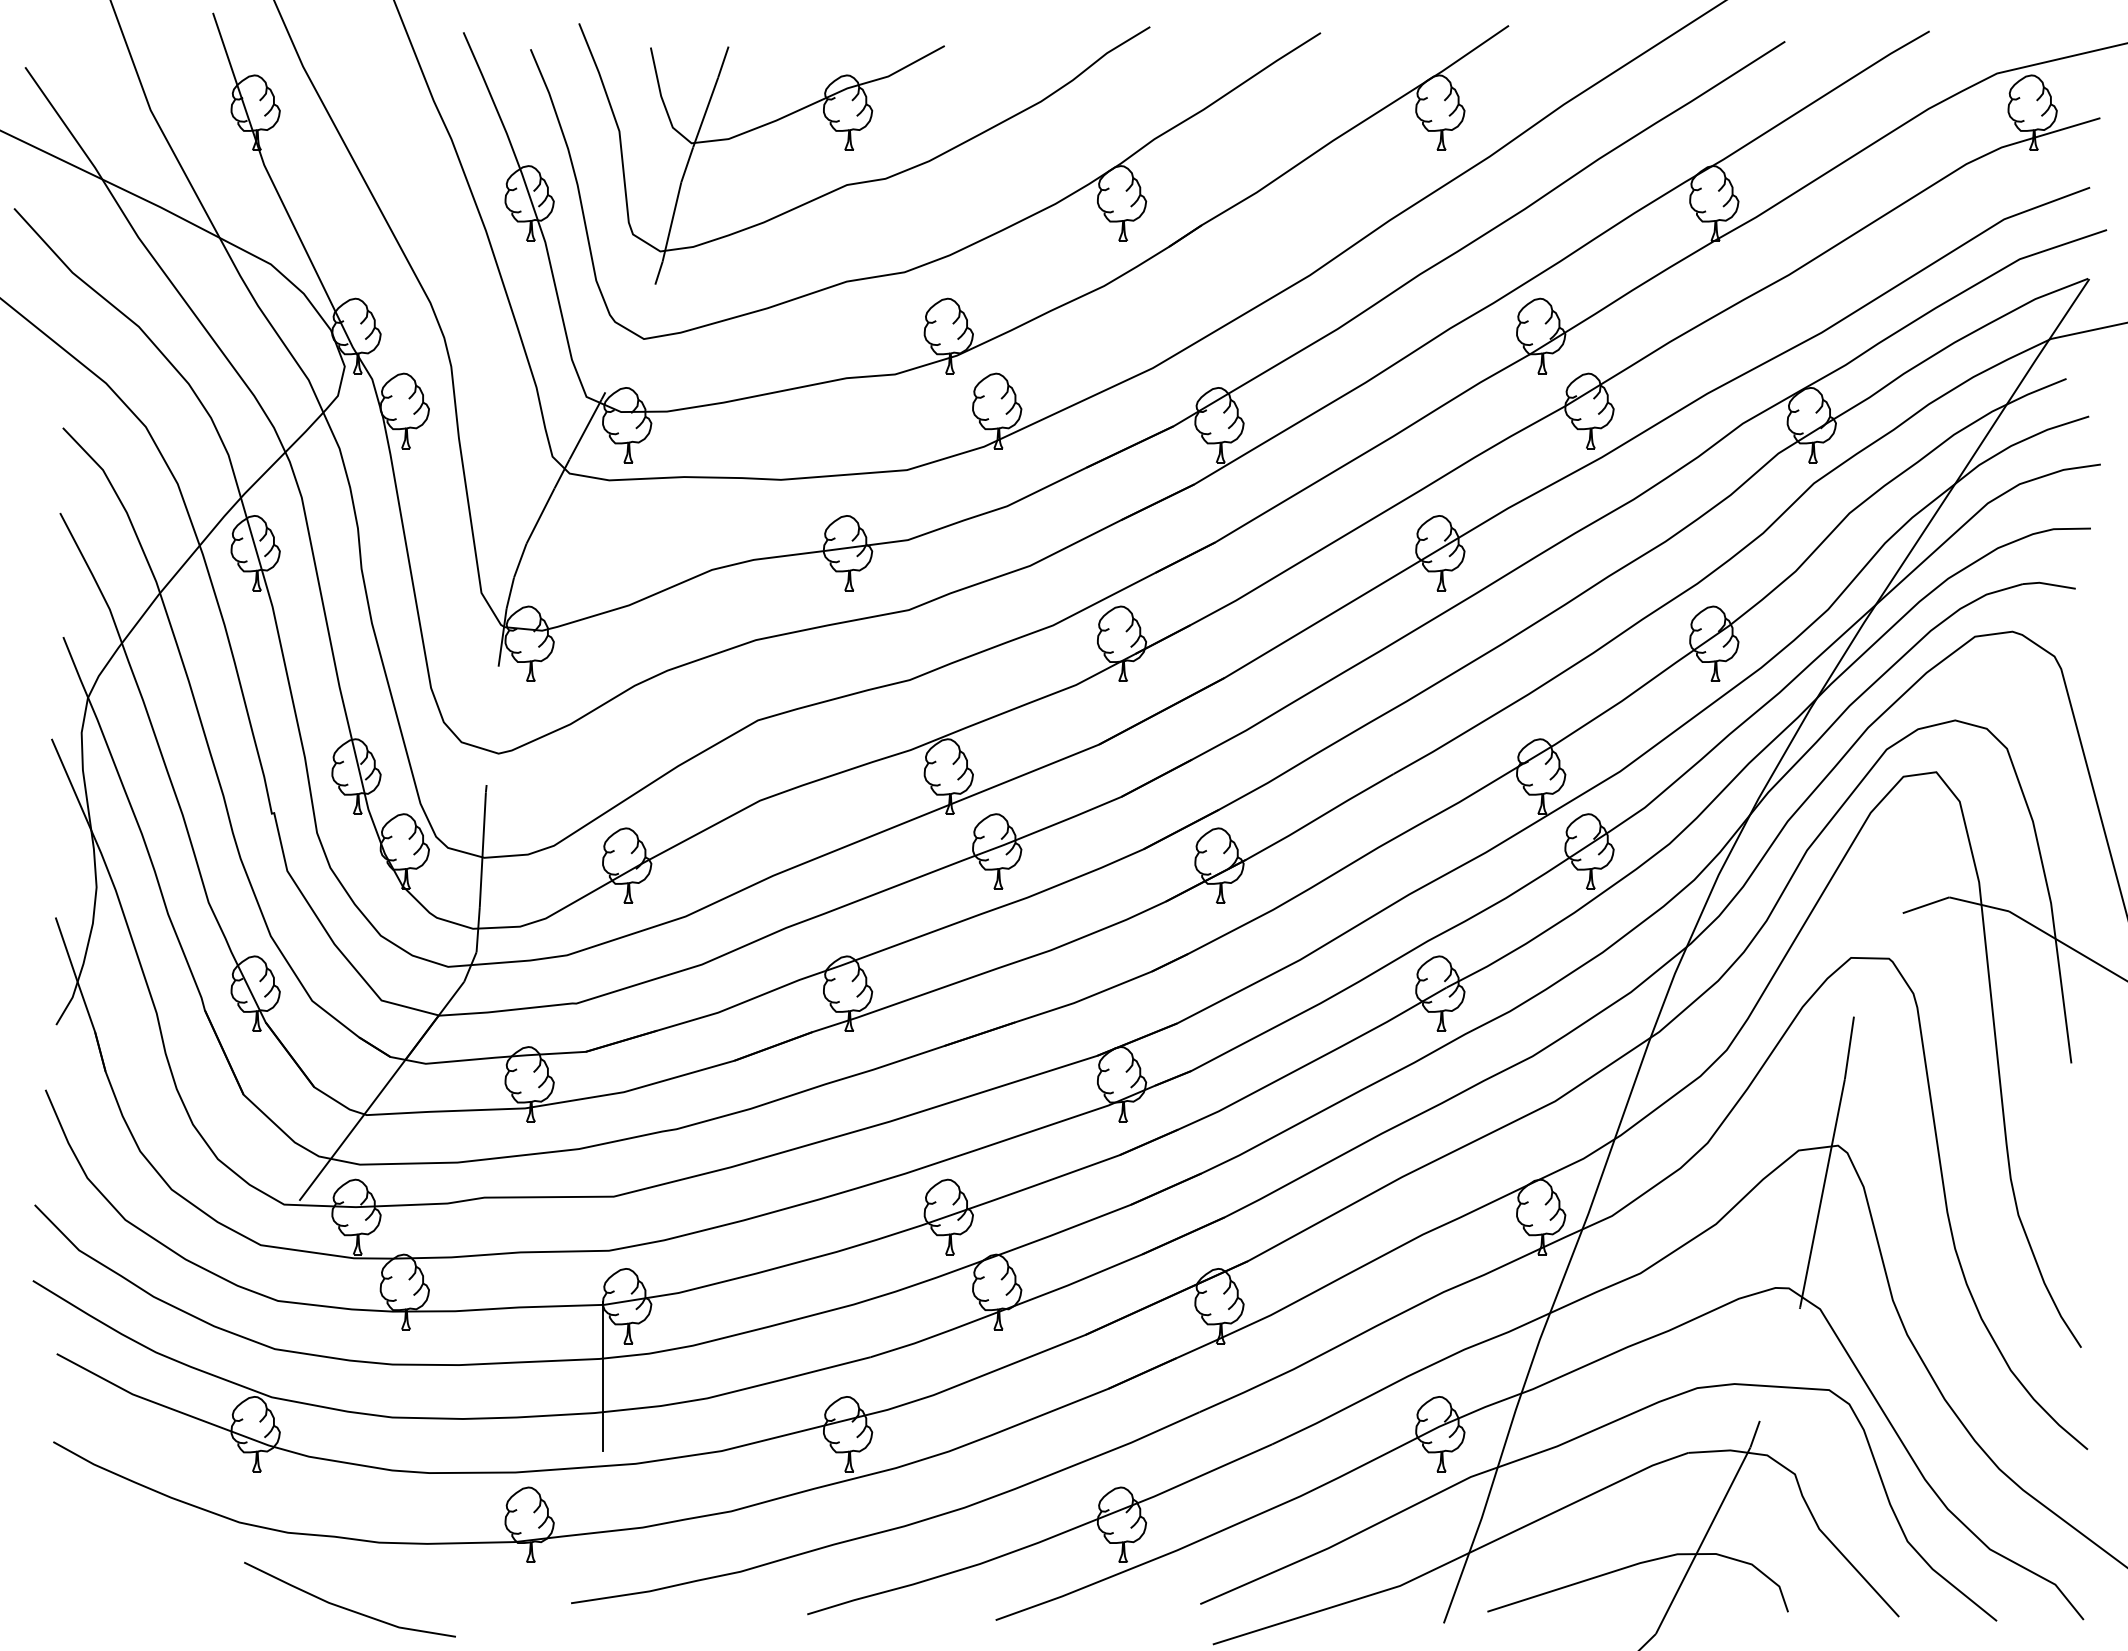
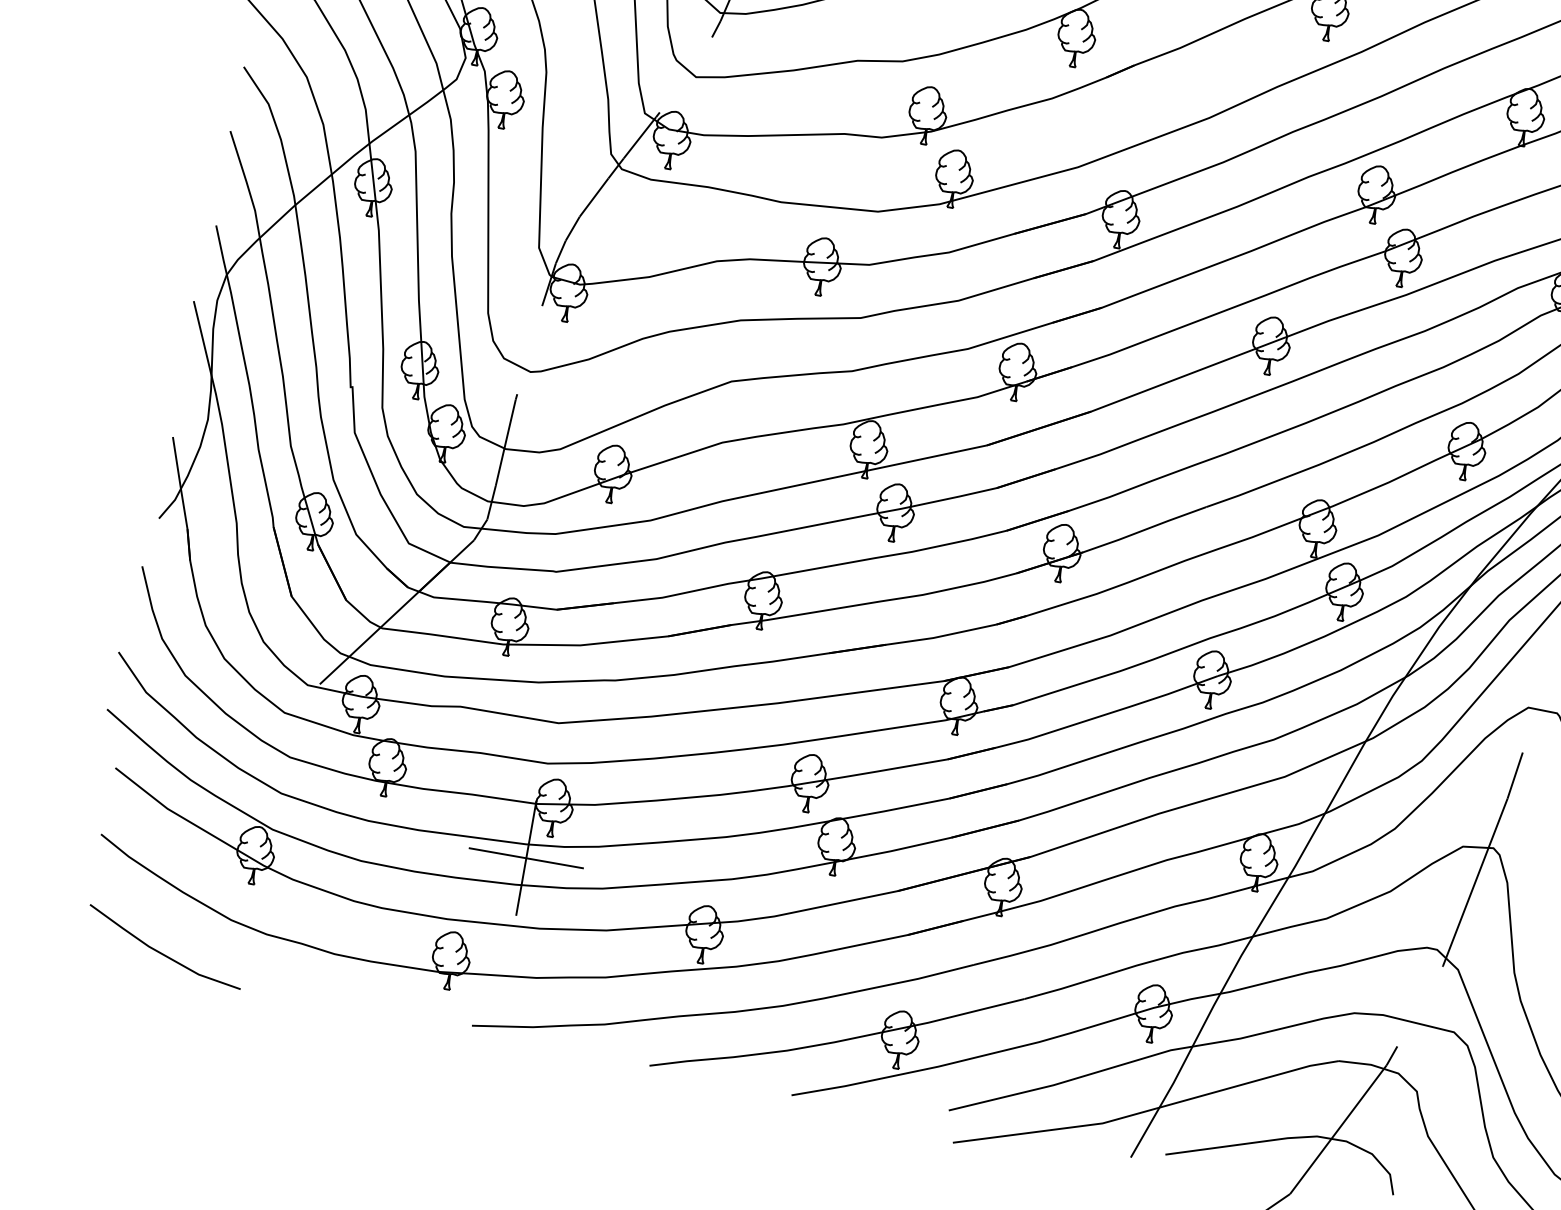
line: (602, 1376) -> (526, 858), added
line: (345, 1607) -> (160, 952), moved

